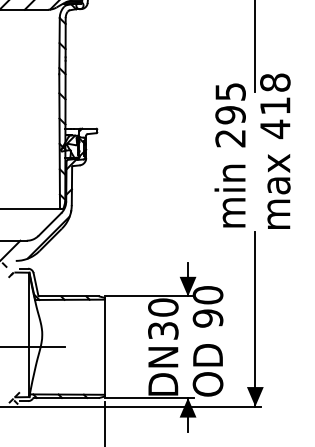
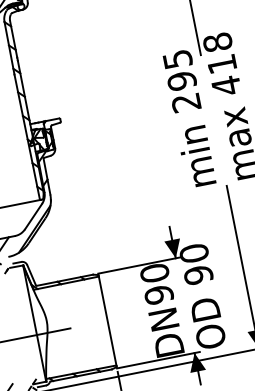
text: (163, 330) -> (159, 294), 30 -> 90

